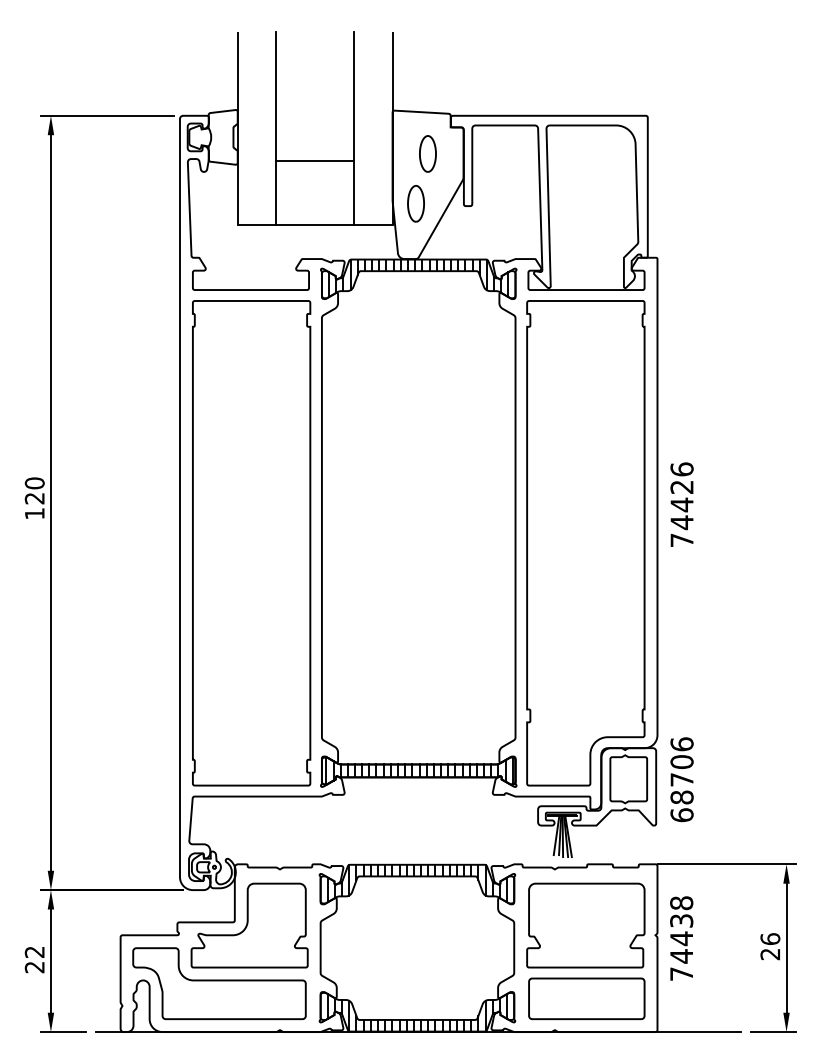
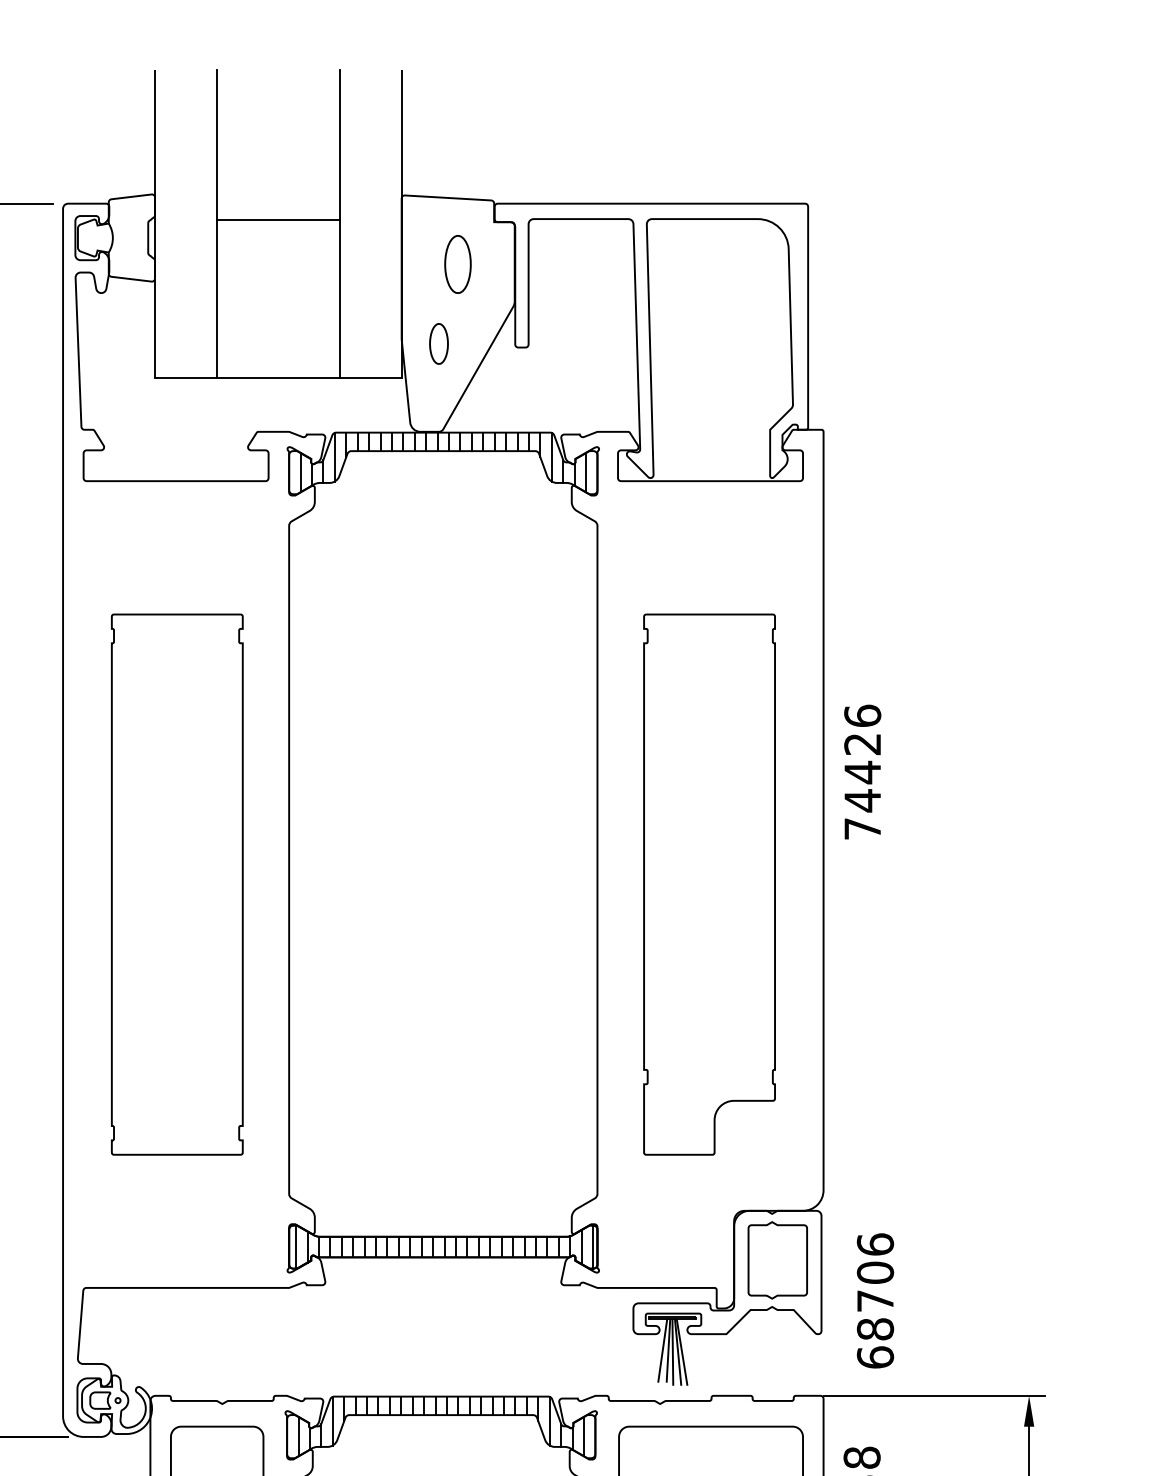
line: (314, 160) -> (277, 219), moved
part: (415, 203) -> (438, 343), size x0.7
text: (681, 504) -> (861, 771), moved
part: (251, 543) -> (176, 884), size x0.7
part: (585, 543) -> (708, 884), size x0.7
text: (681, 779) -> (874, 1300), moved

